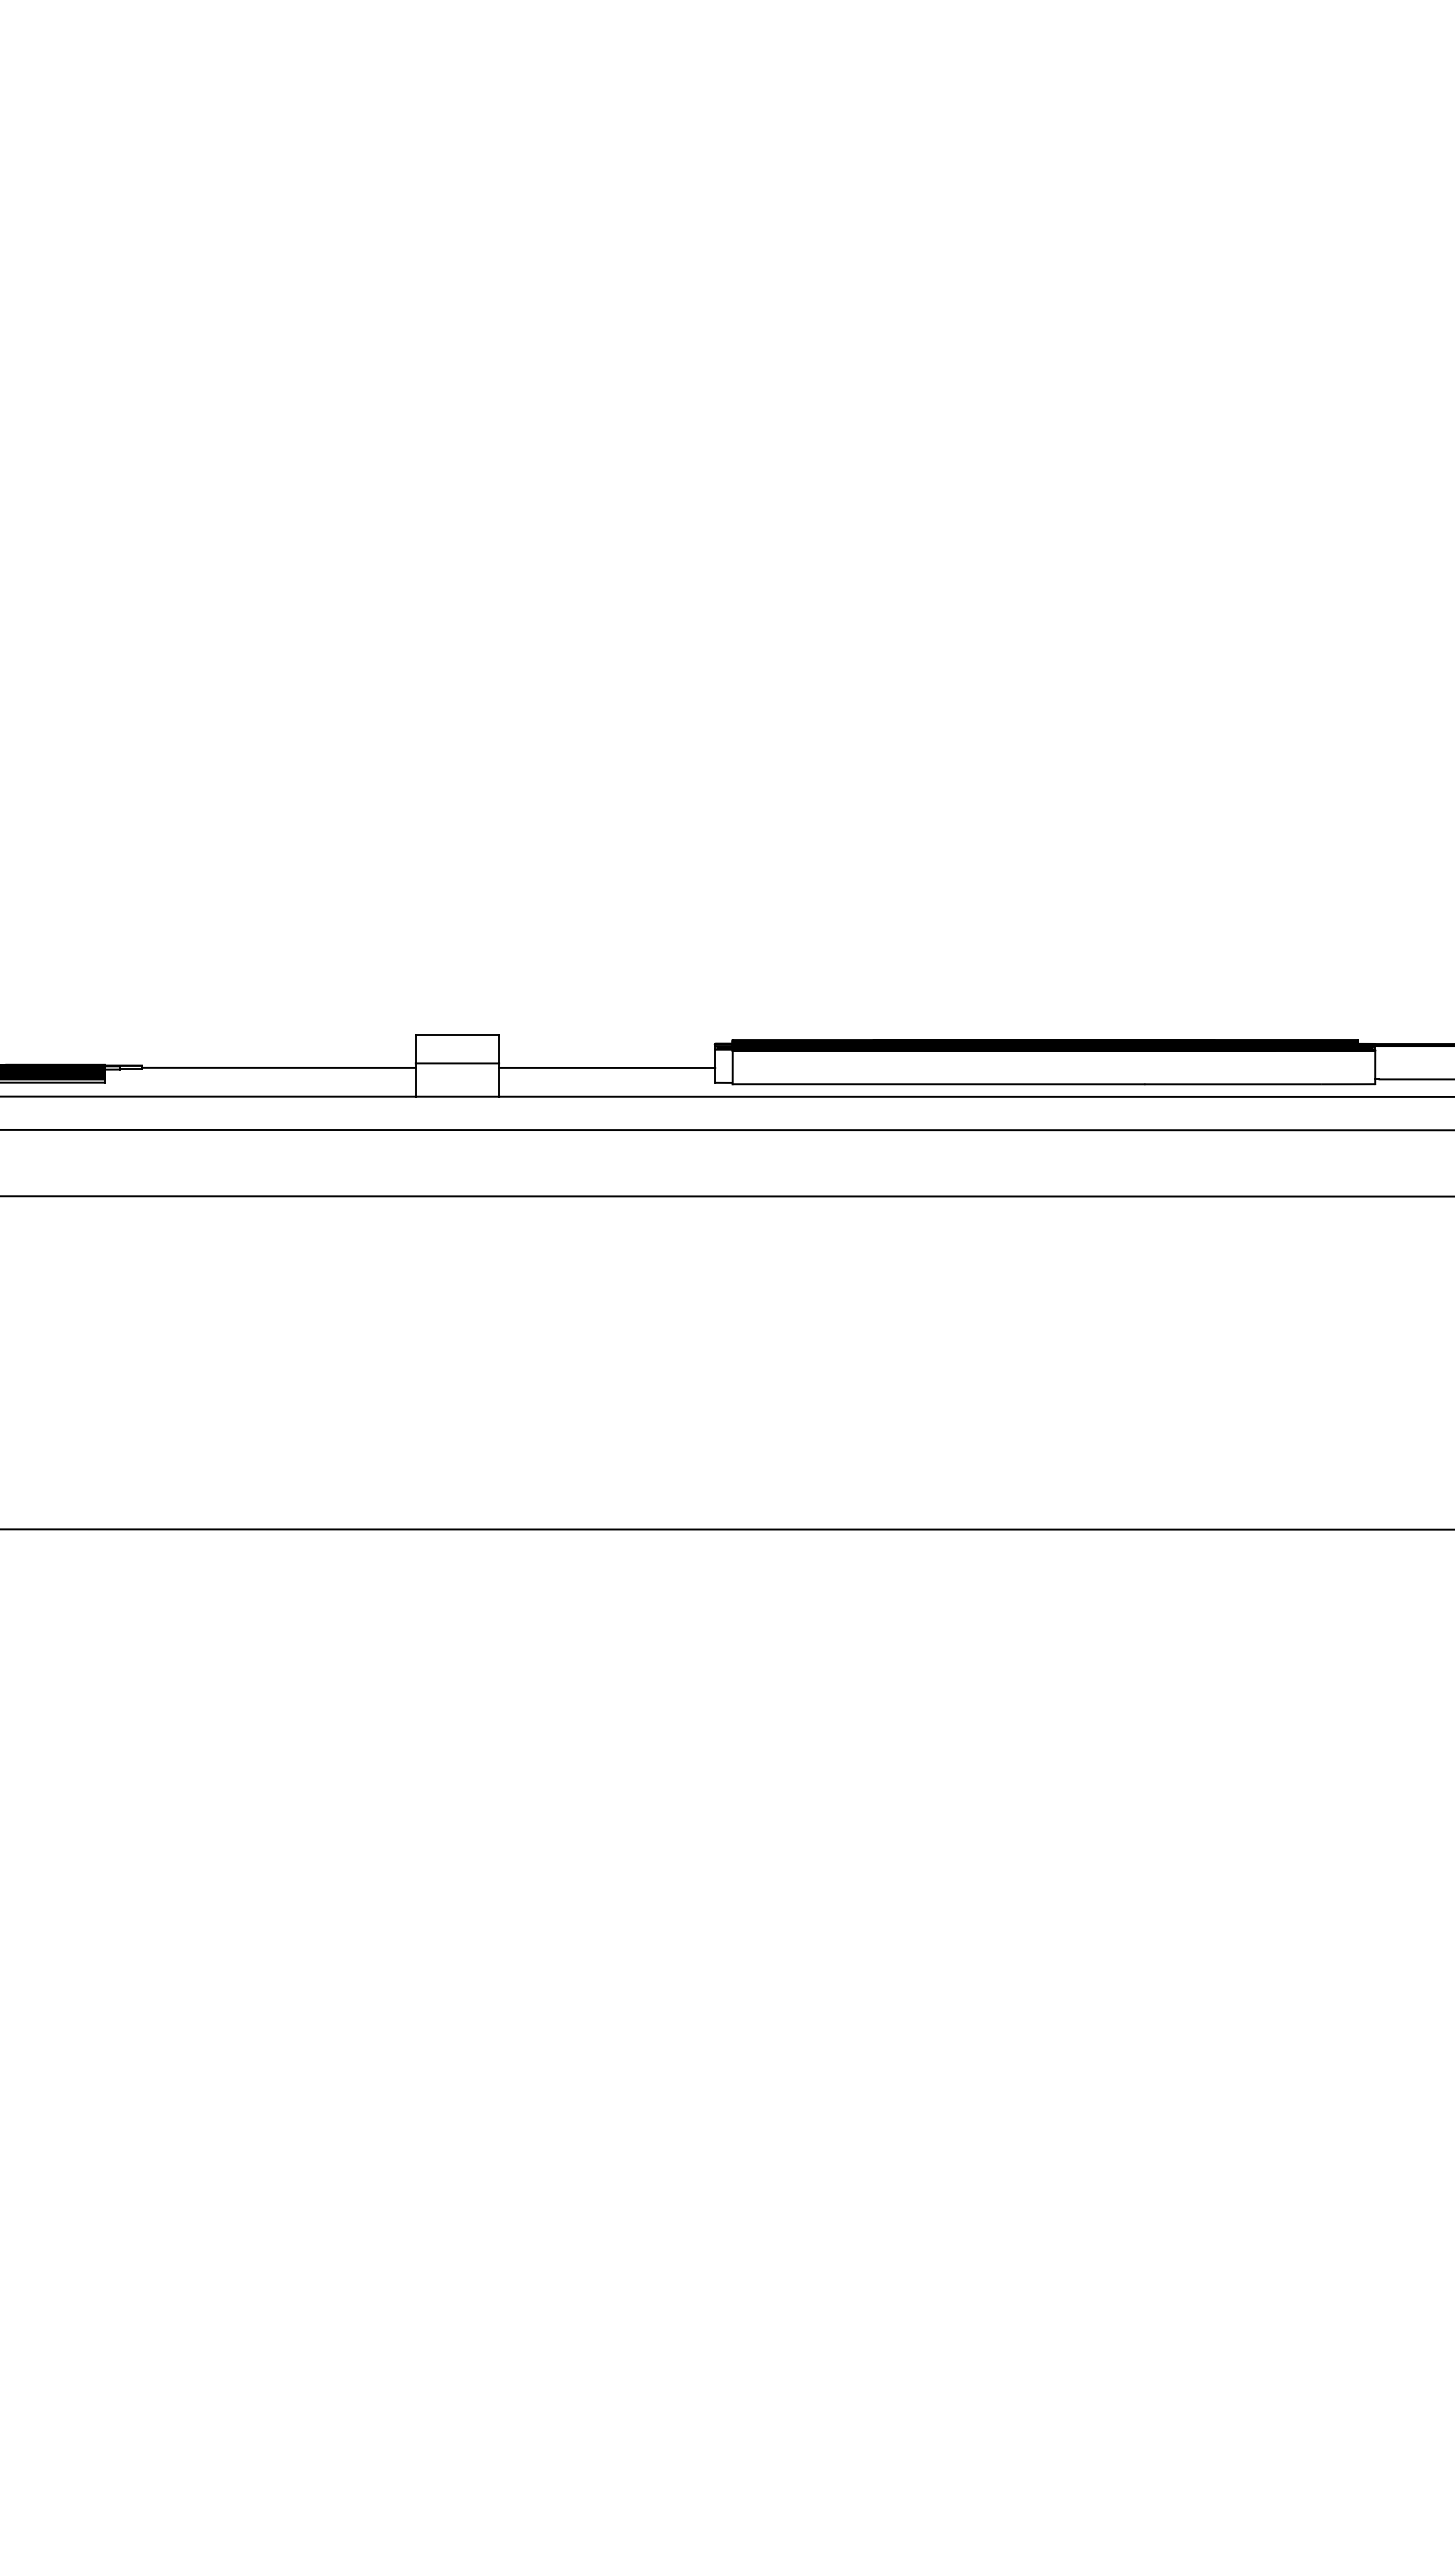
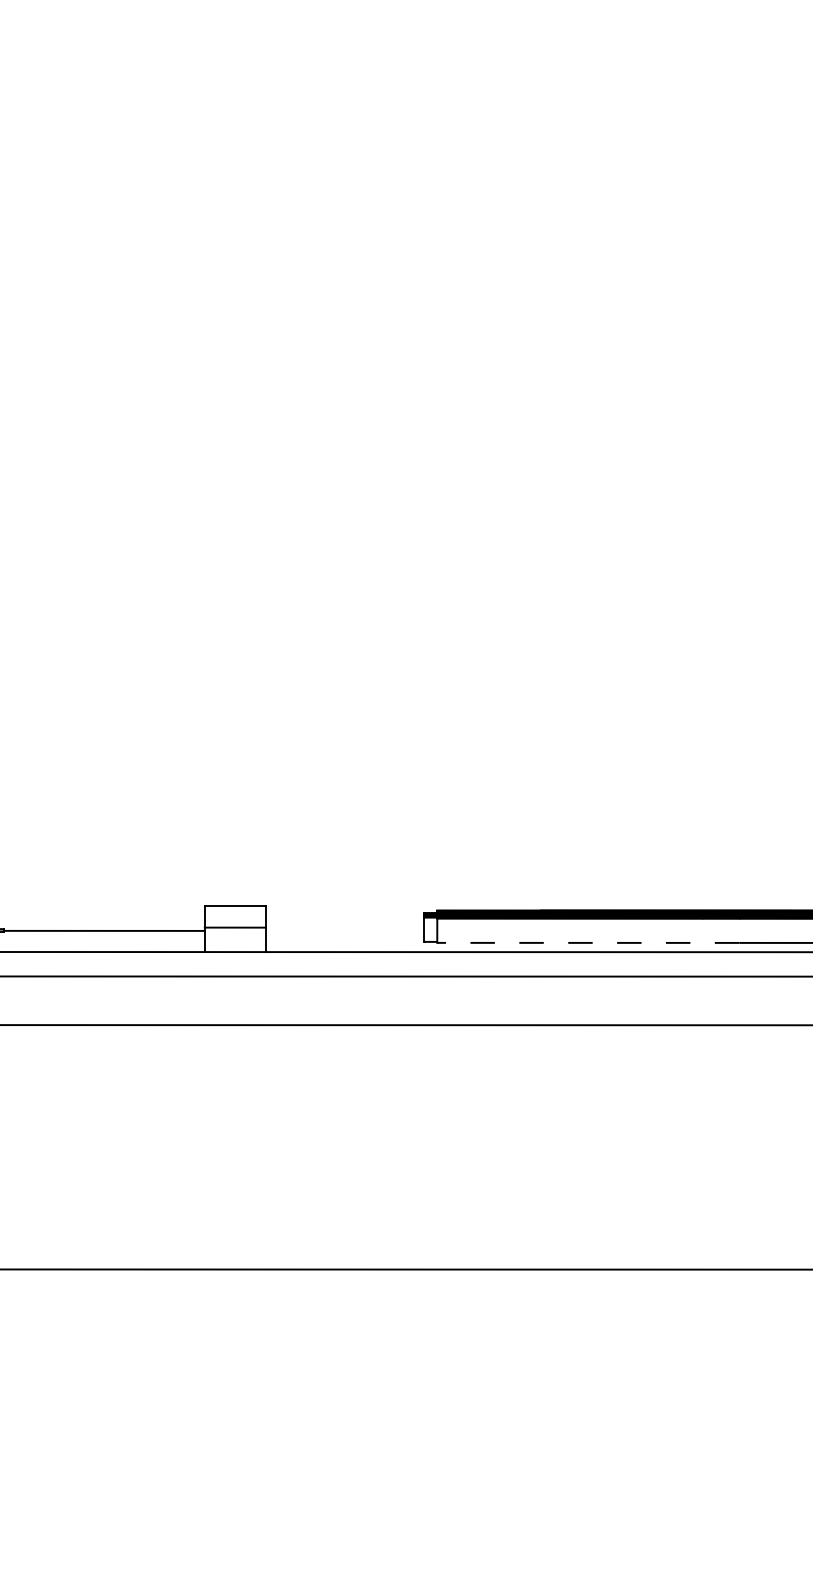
line: (607, 1067) -> (345, 930), removed
line: (938, 1084) -> (588, 943), solid -> dashed

